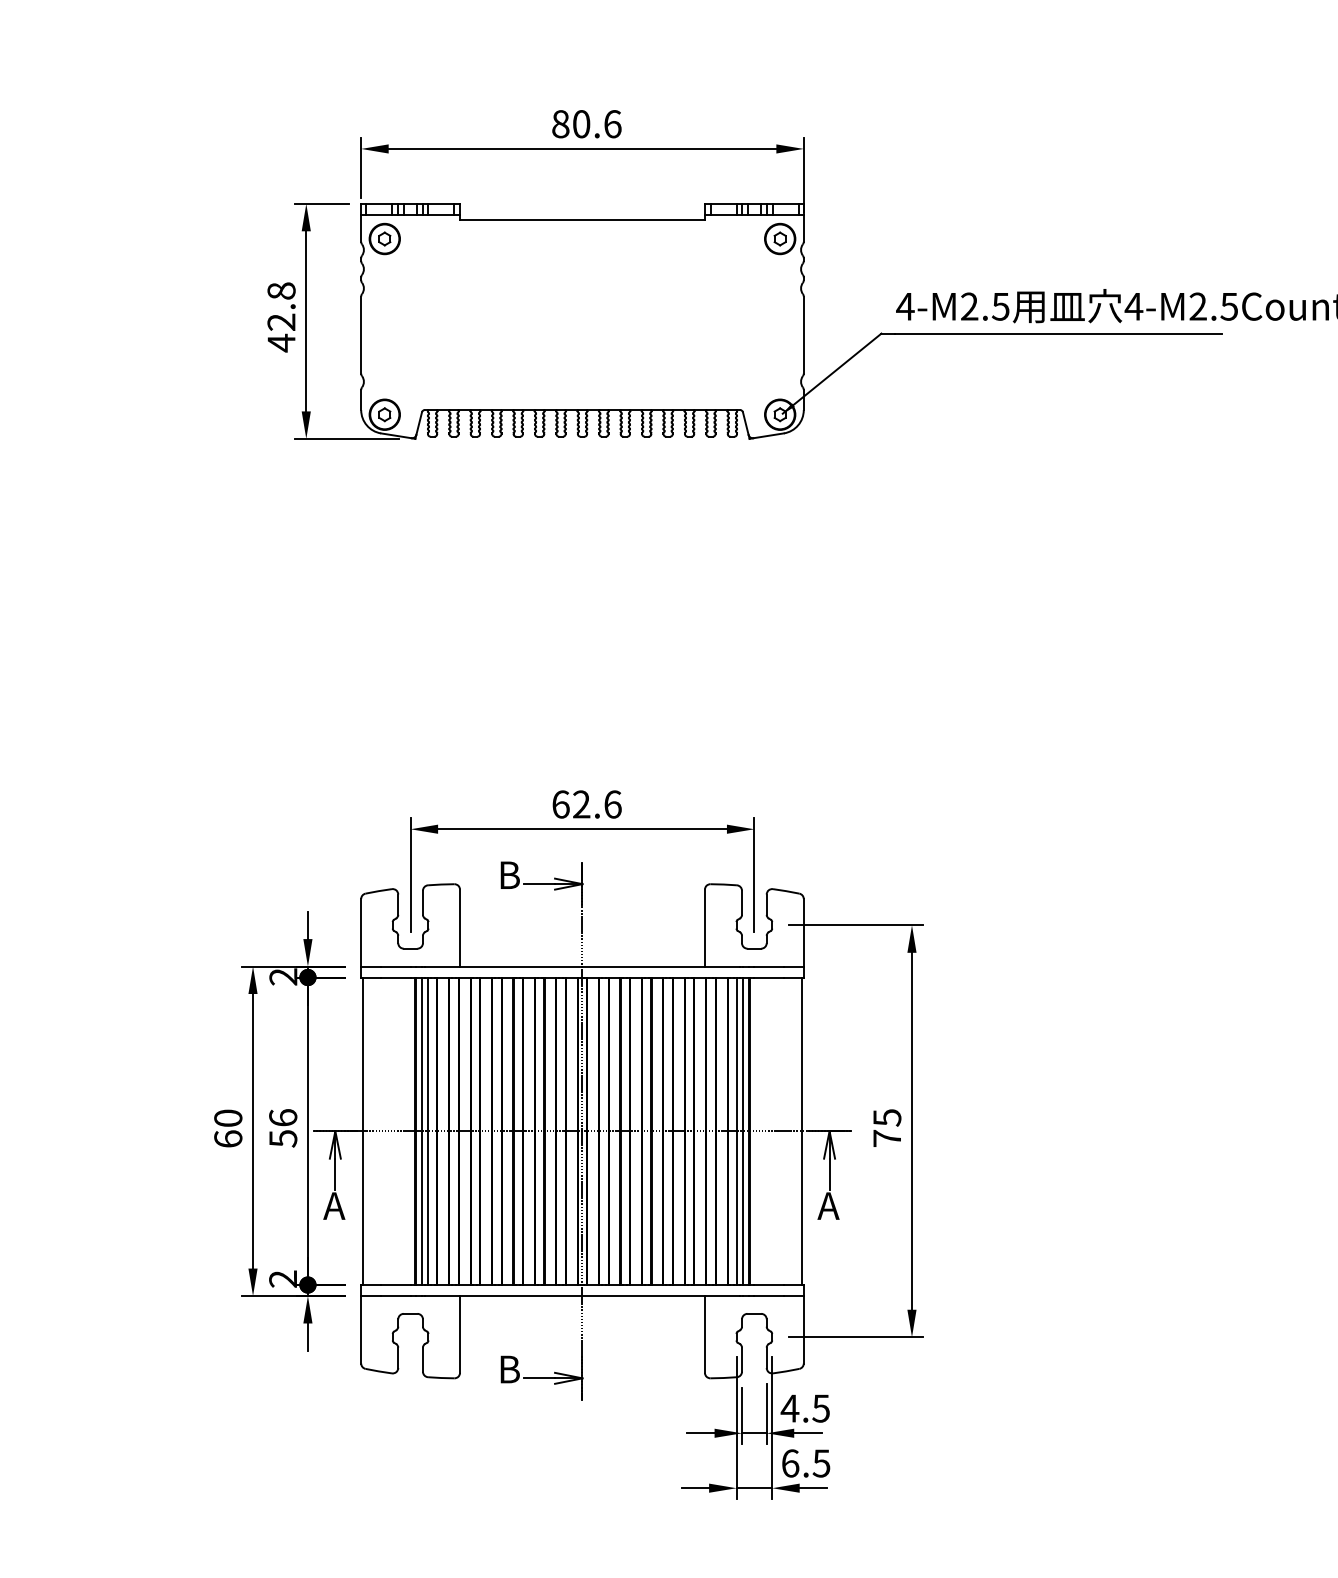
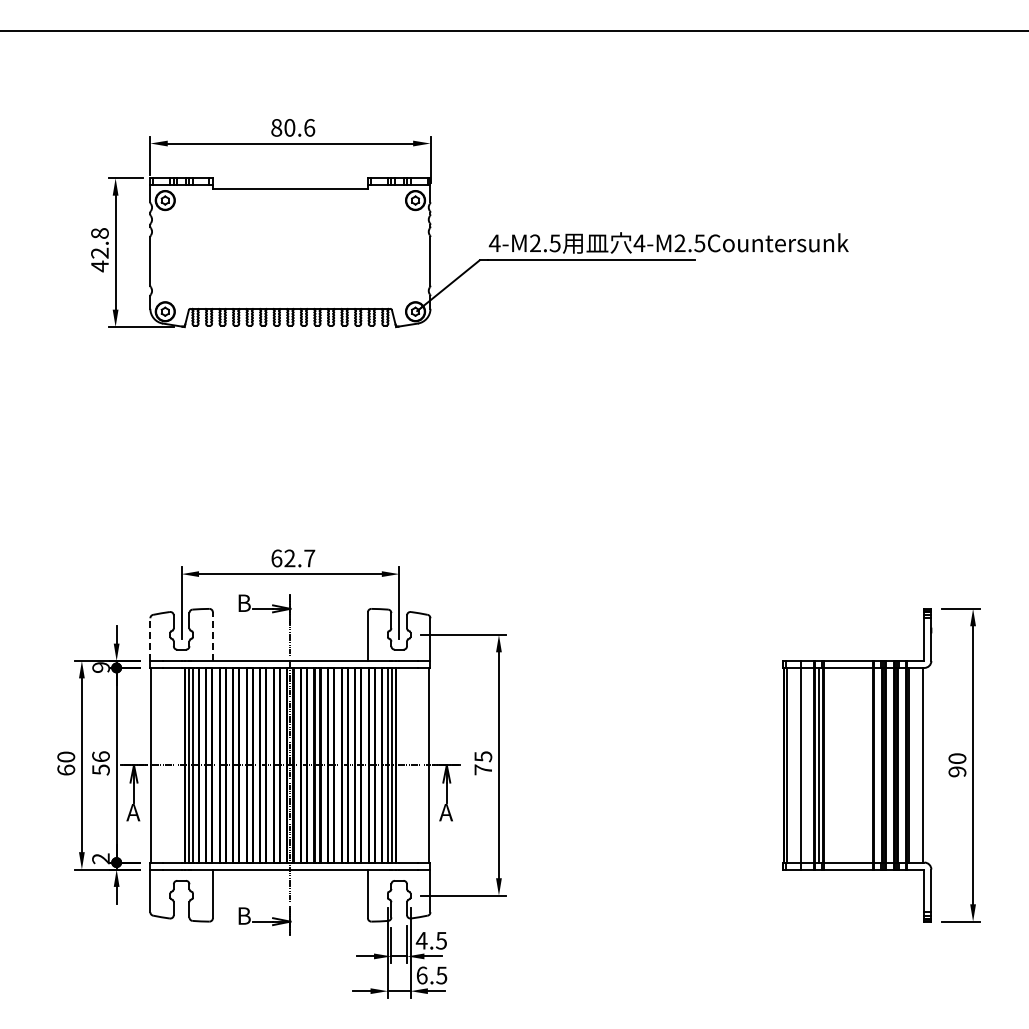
text: (612, 804) -> (309, 558), 62.6 -> 62.7
line: (459, 927) -> (212, 636), solid -> dashed
line: (361, 932) -> (150, 639), solid -> dashed
text: (283, 976) -> (101, 667), 2 -> 9

